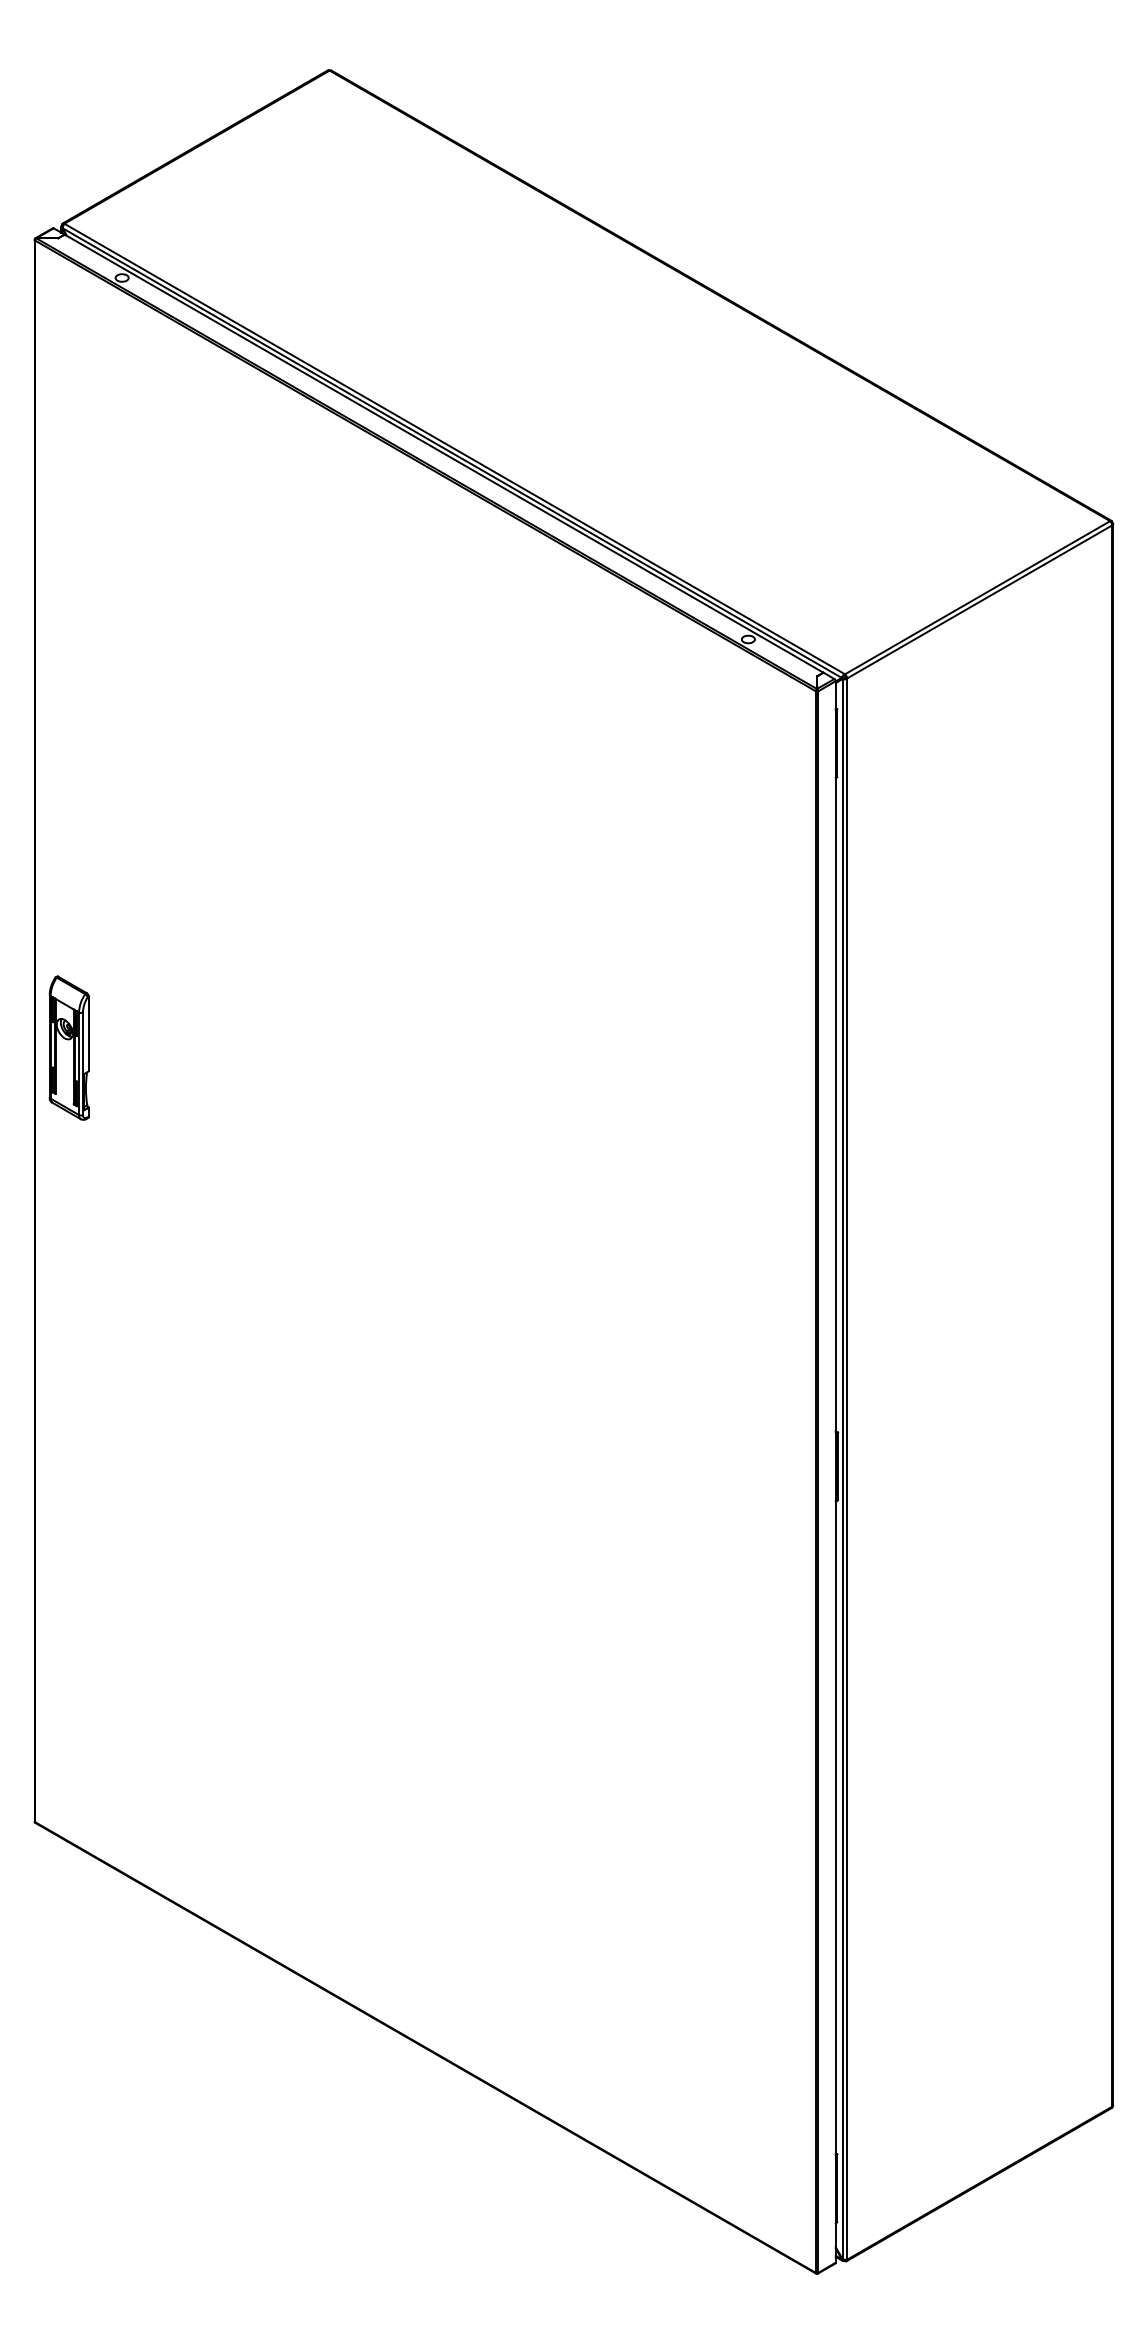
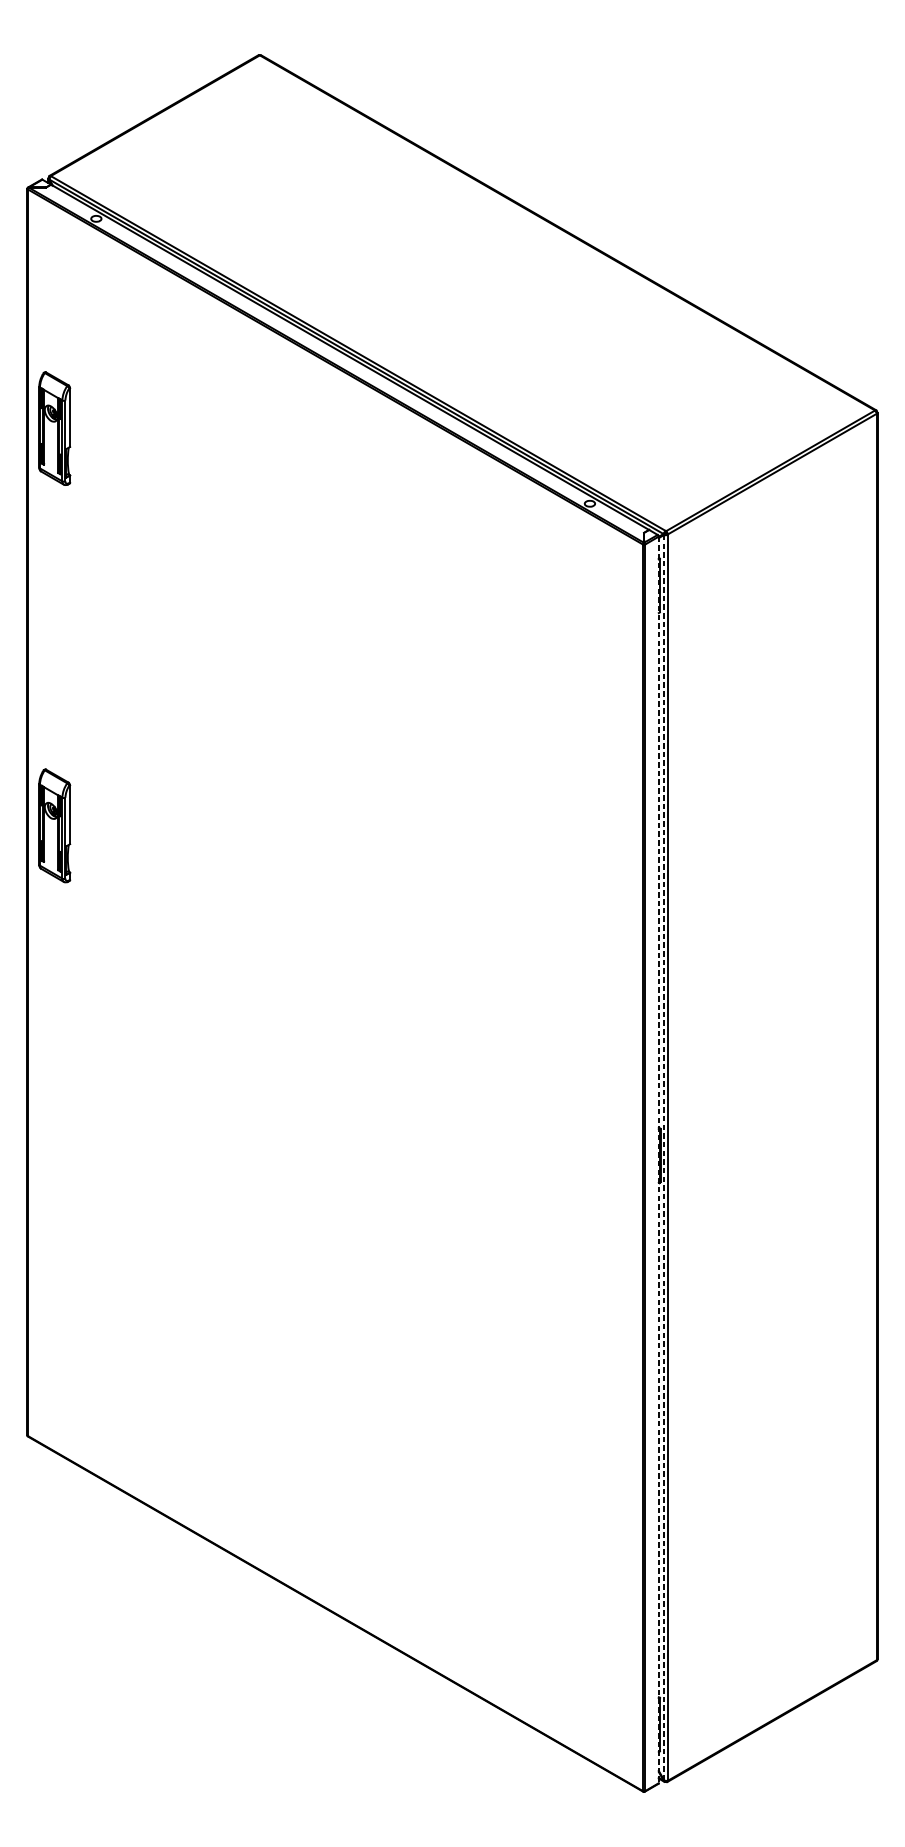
part: (68, 543) -> (54, 428), added
line: (842, 1469) -> (664, 1157), solid -> dashed
line: (835, 1471) -> (658, 1159), solid -> dashed

